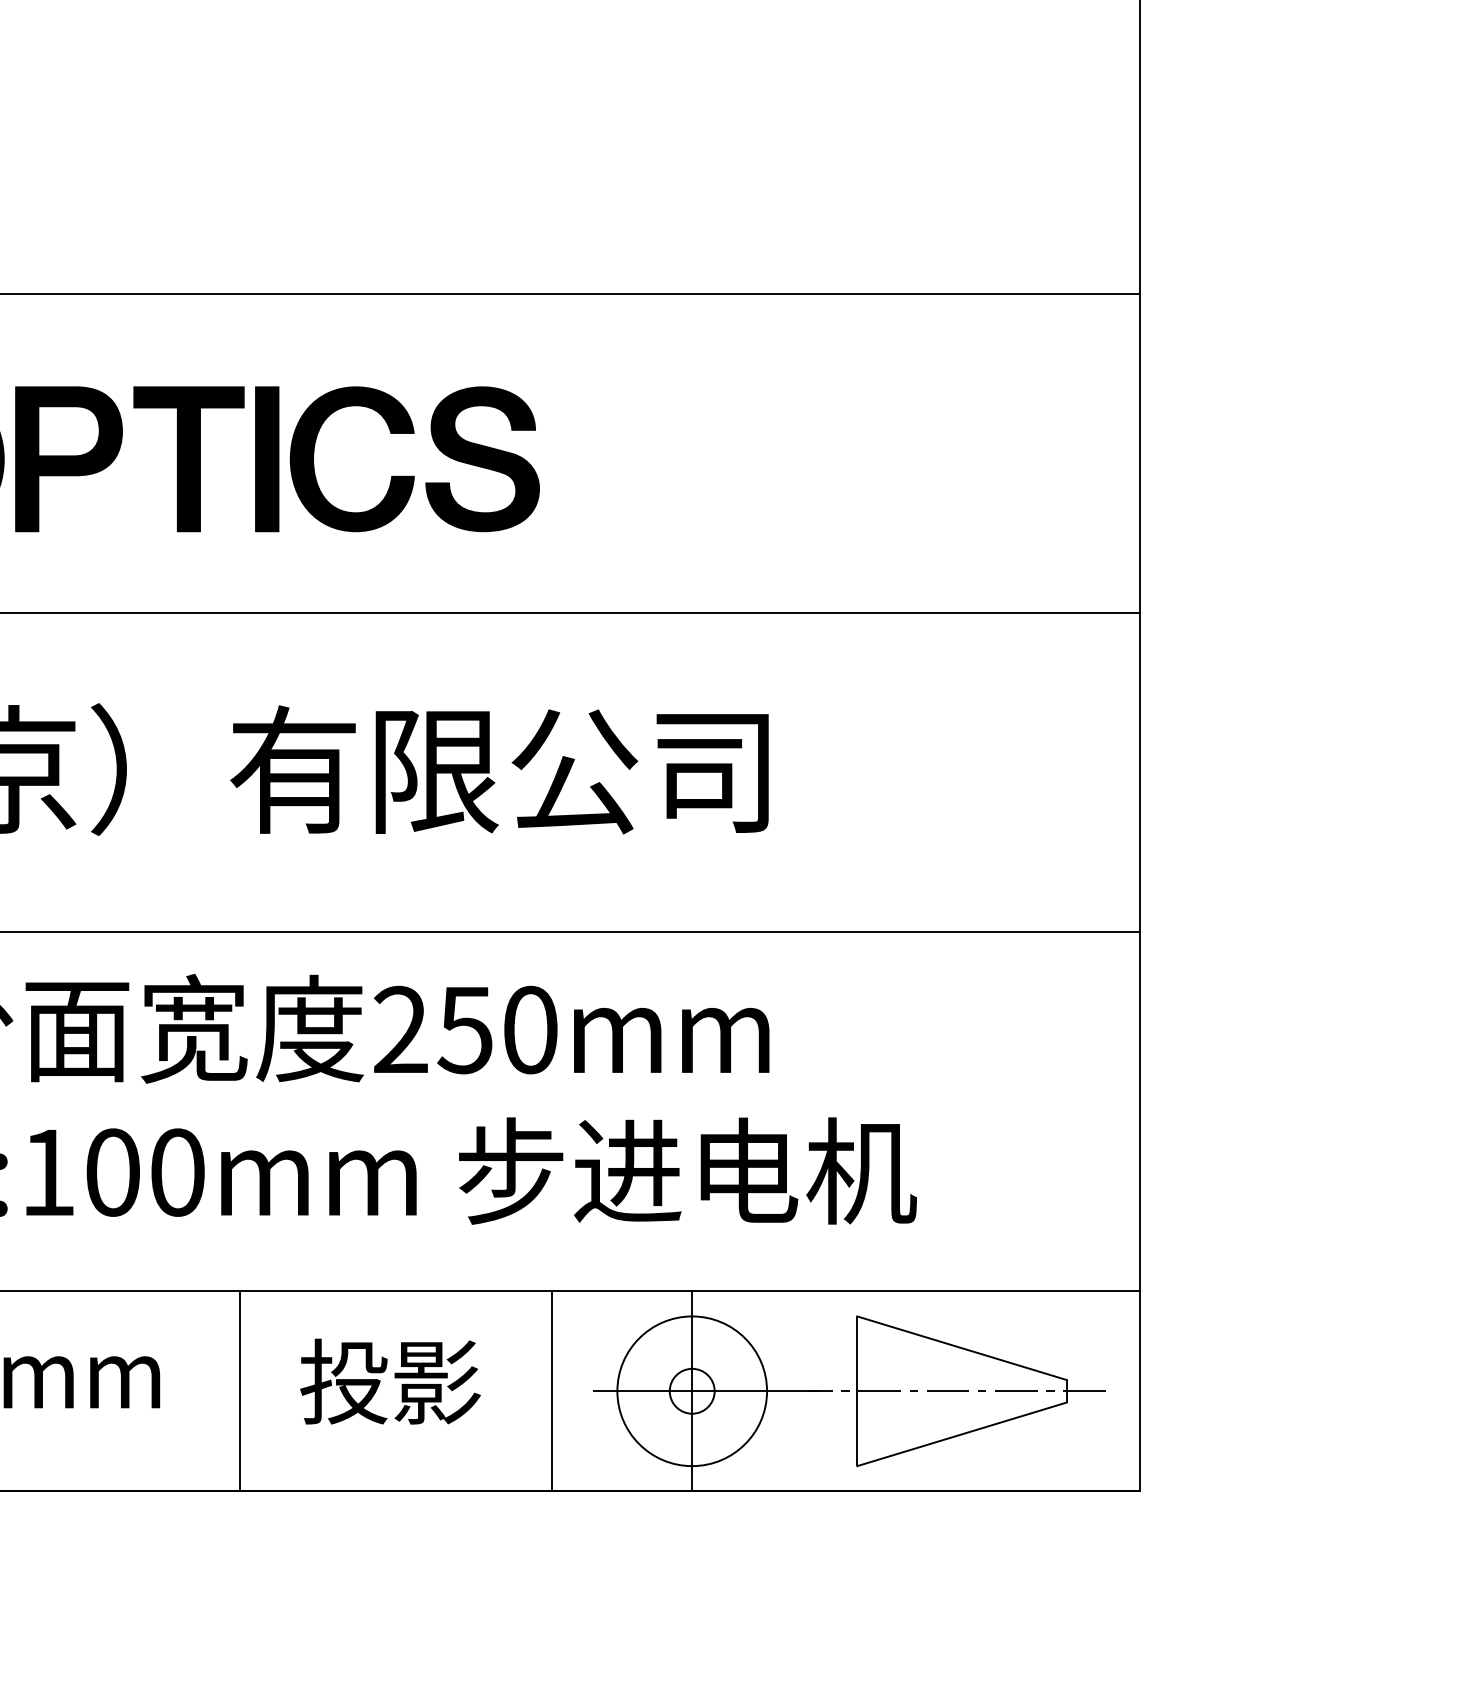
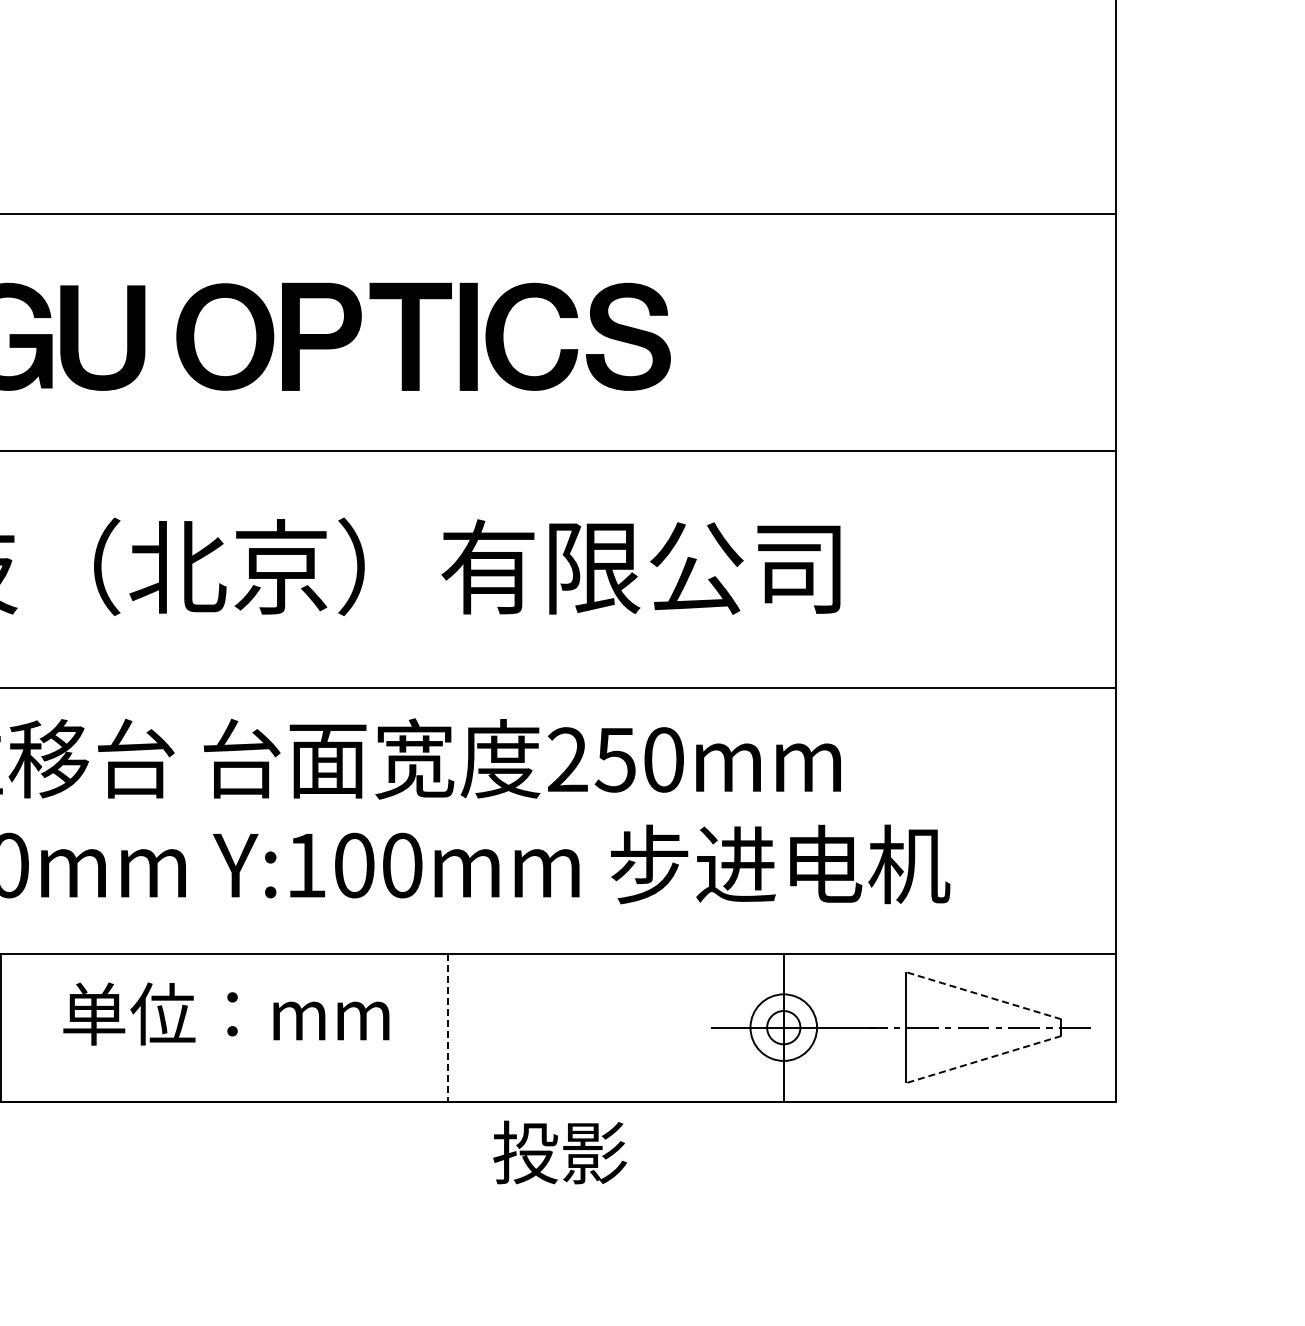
line: (961, 1347) -> (983, 995), solid -> dashed
text: (390, 1381) -> (560, 1152), moved
line: (551, 1391) -> (679, 1027), removed
circle: (691, 1391) -> (783, 1027), size x0.6
line: (239, 1392) -> (448, 1028), solid -> dashed
line: (961, 1434) -> (983, 1059), solid -> dashed

